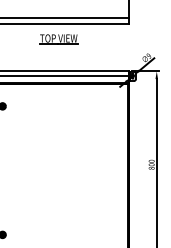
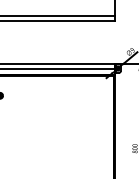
part: (58, 39) -> (50, 35), removed

